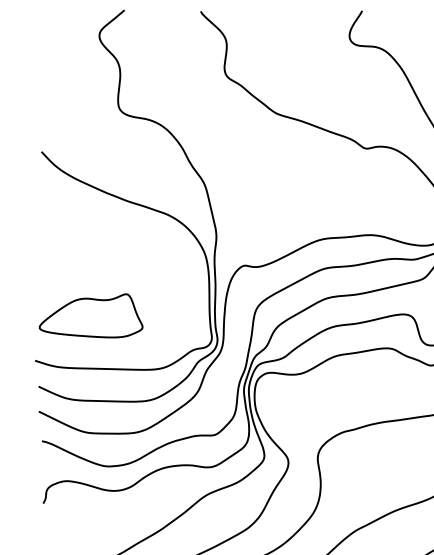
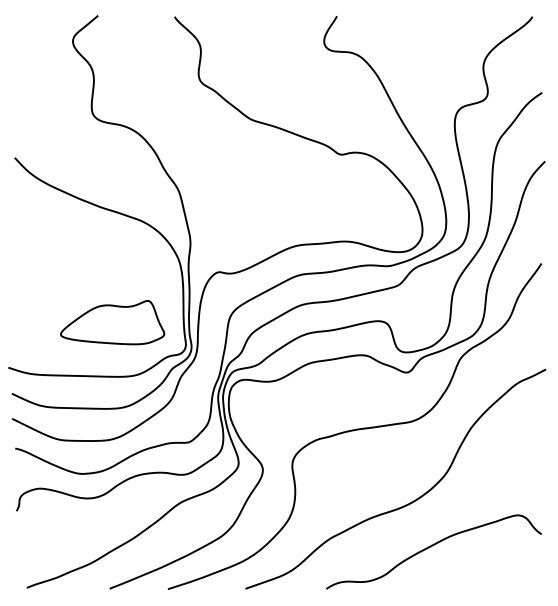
part: (91, 315) -> (112, 322), moved

